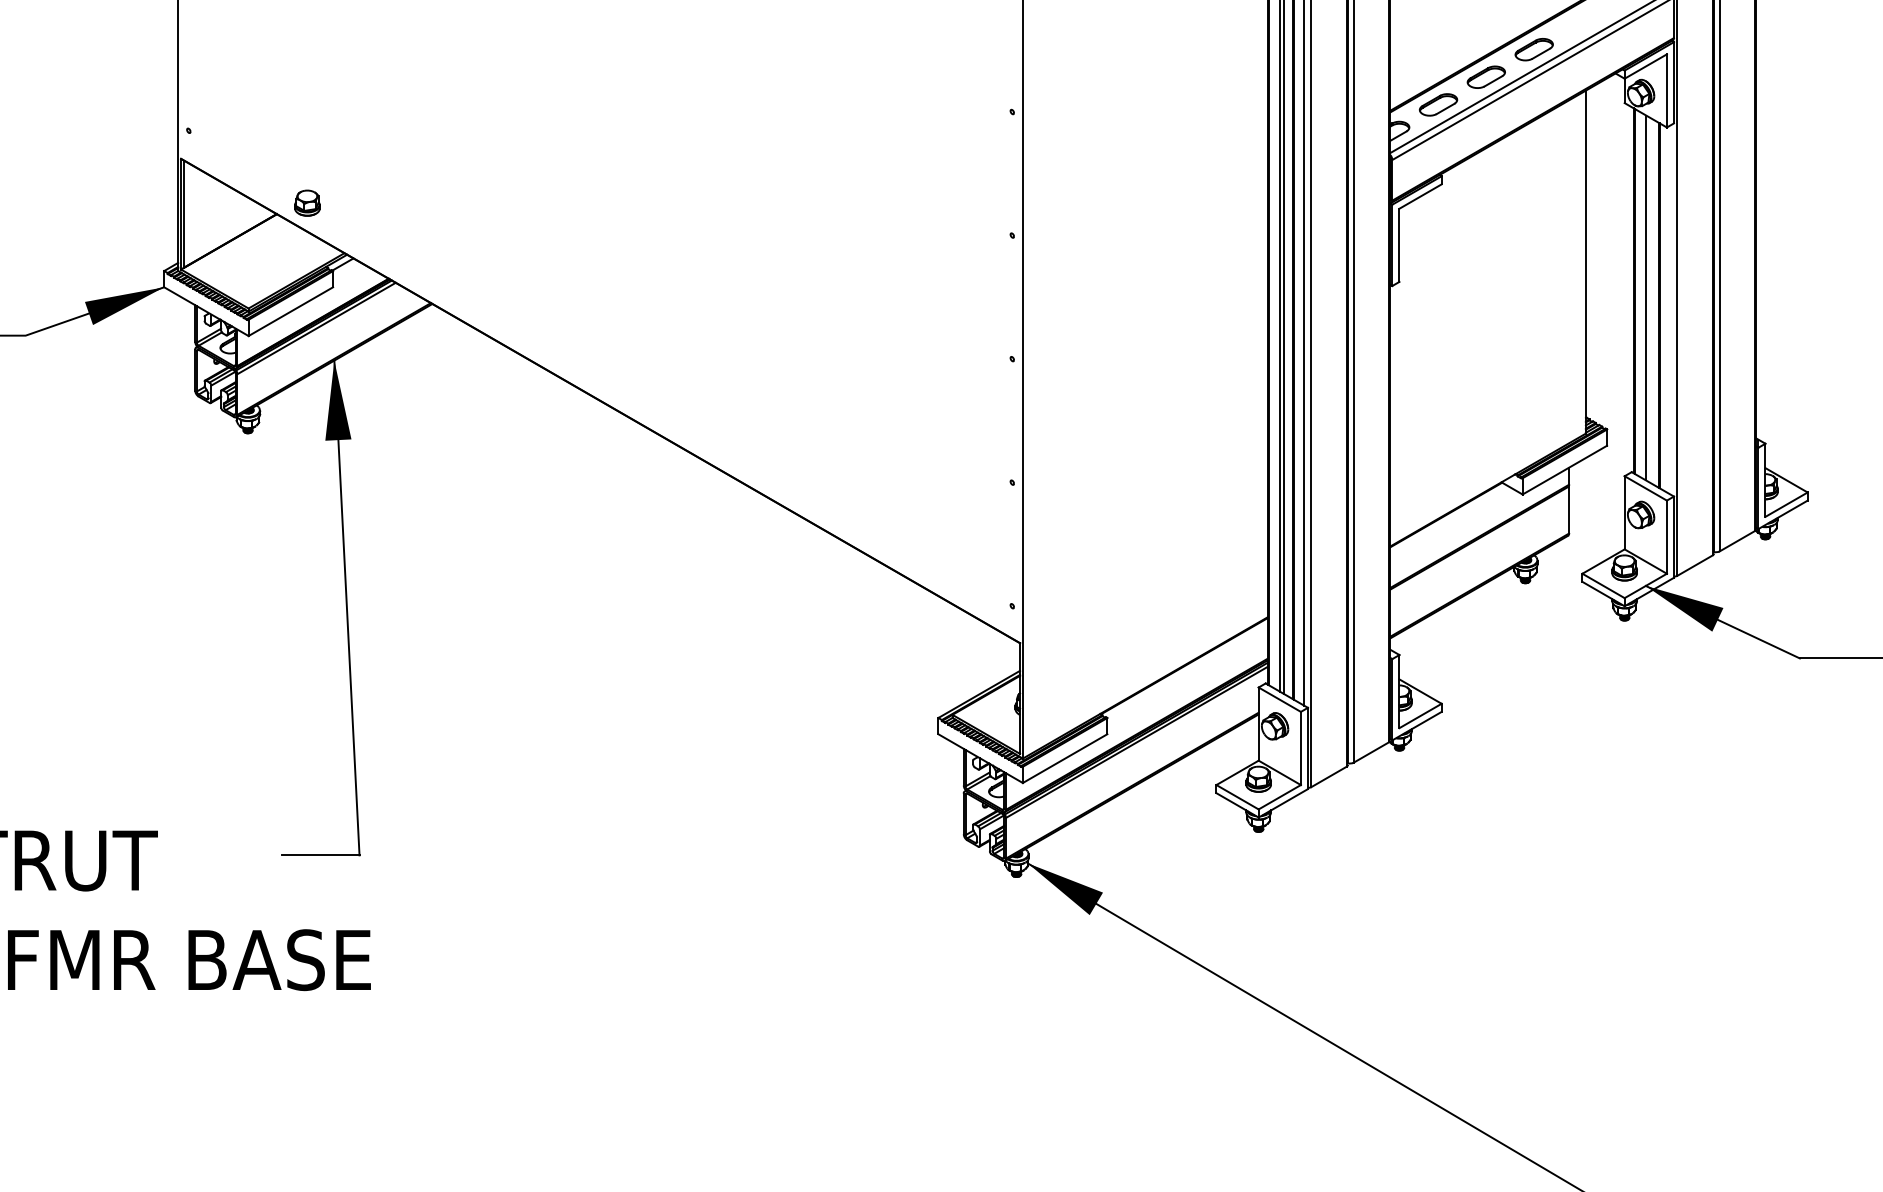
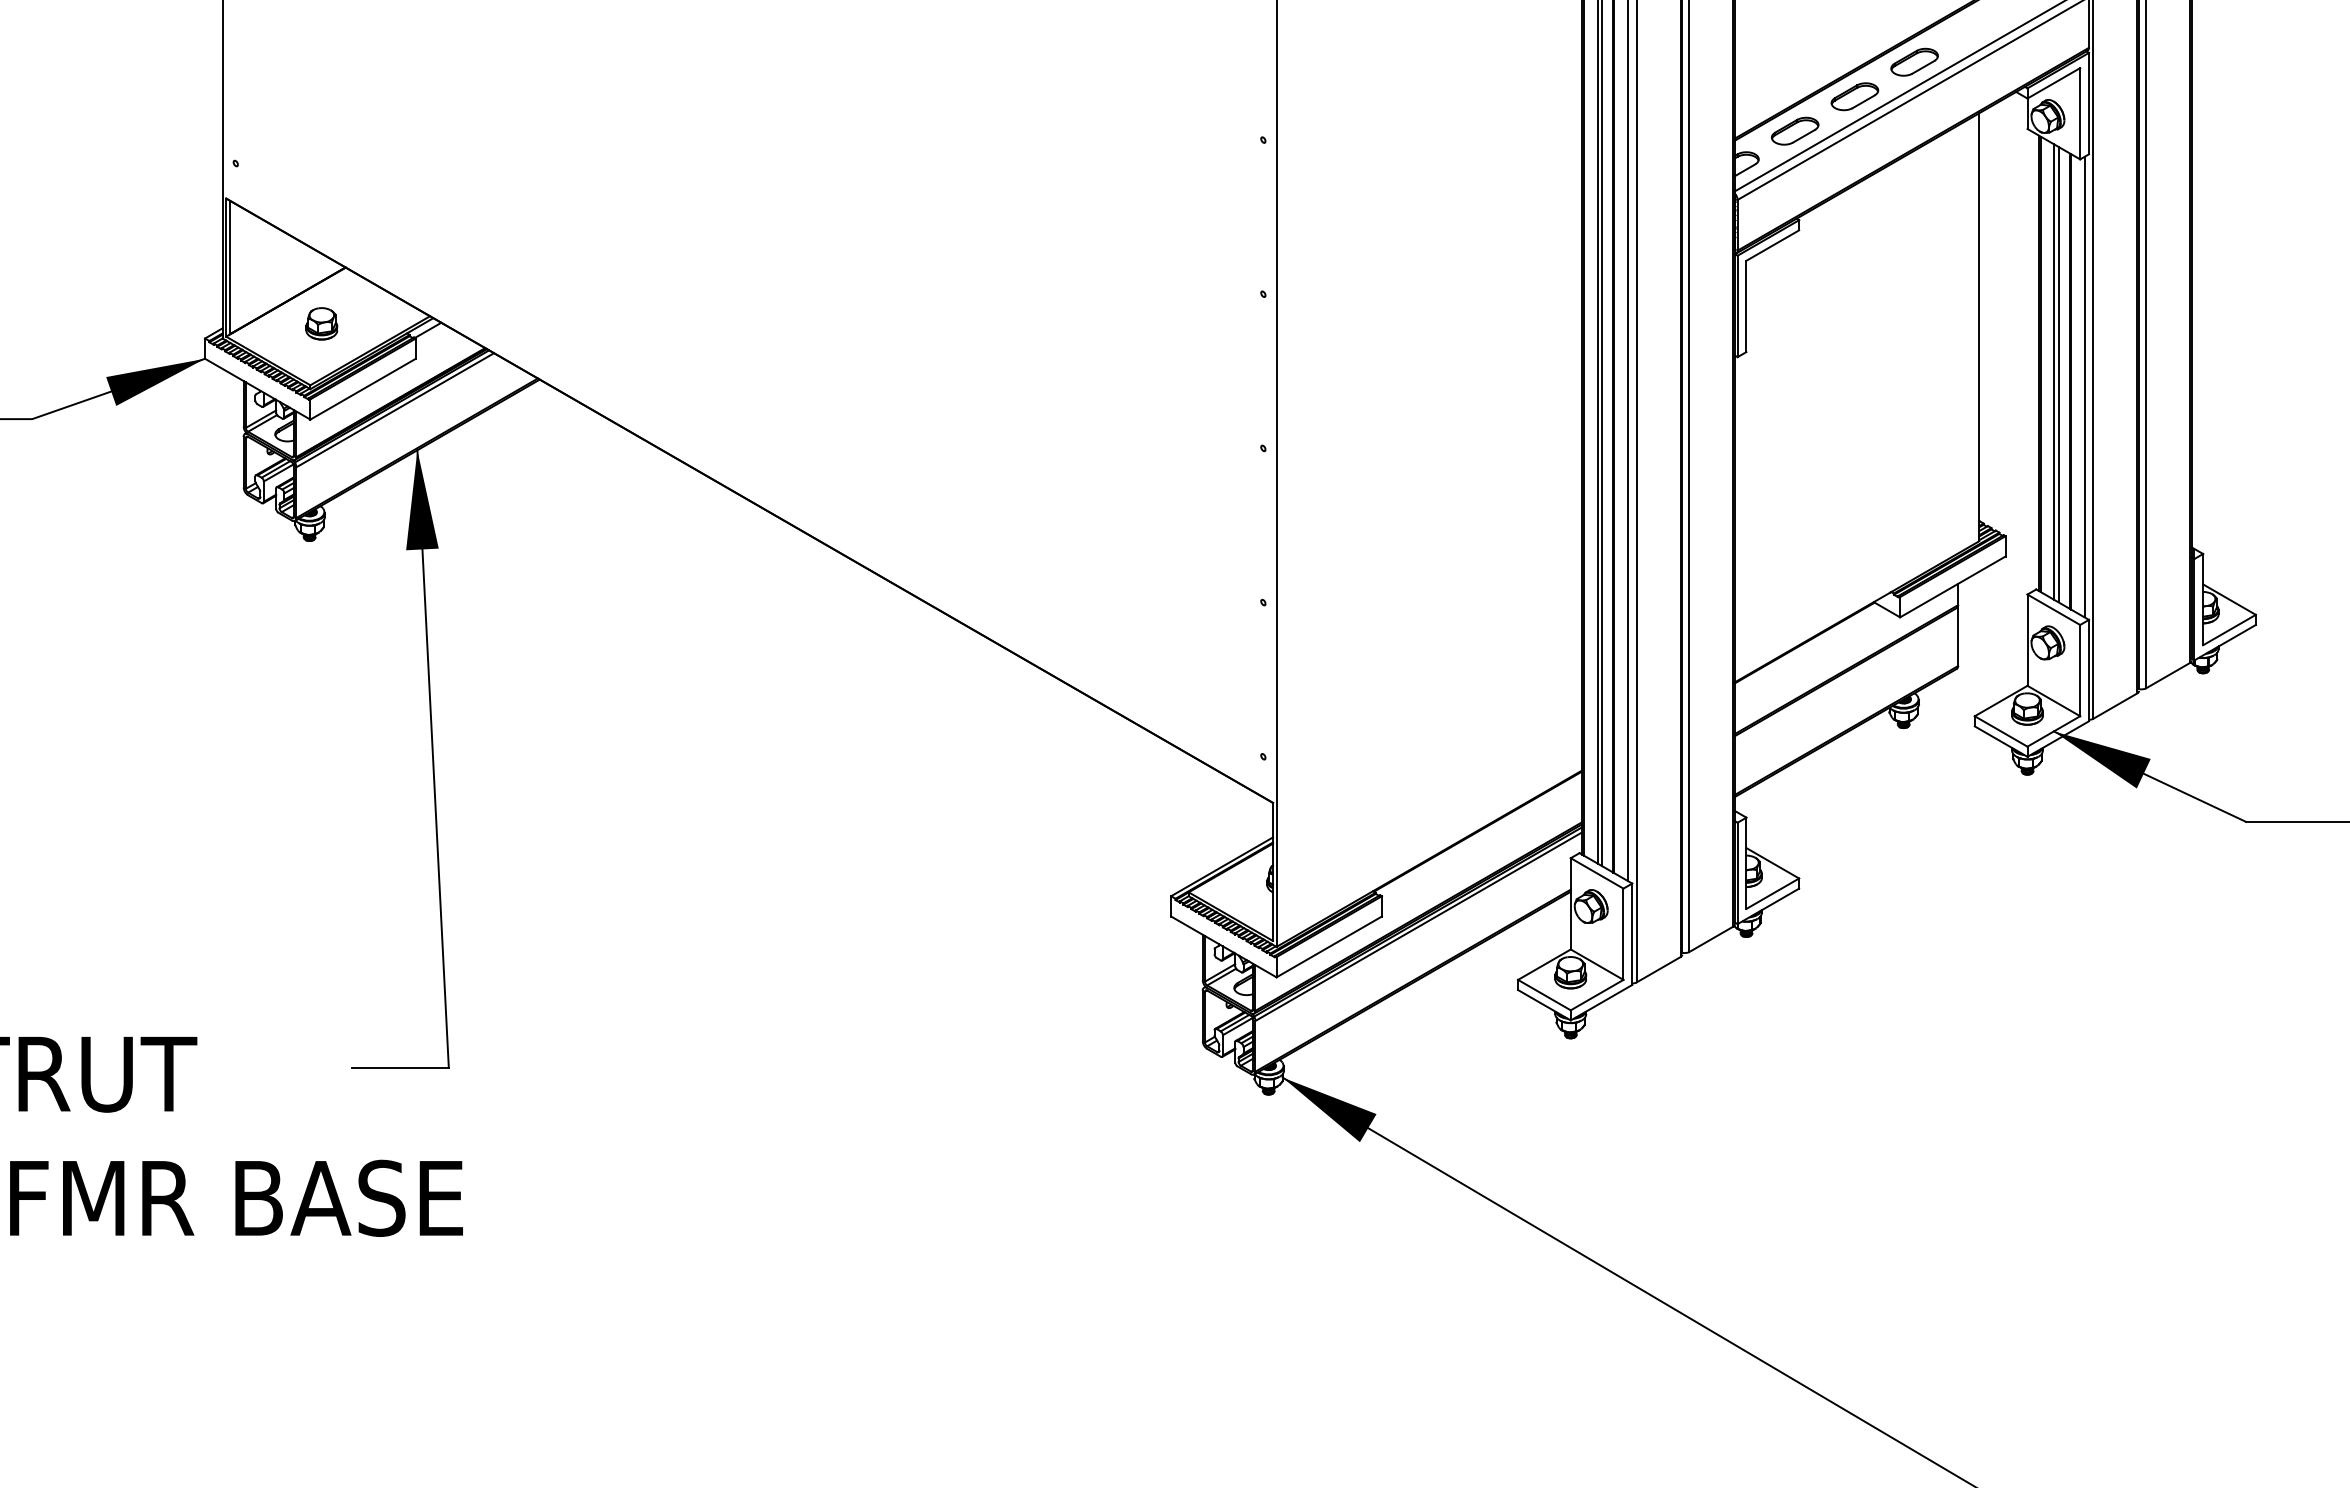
part: (307, 202) -> (321, 323), moved
line: (1649, 299) -> (2058, 374), added
line: (1670, 309) -> (2084, 386), added

